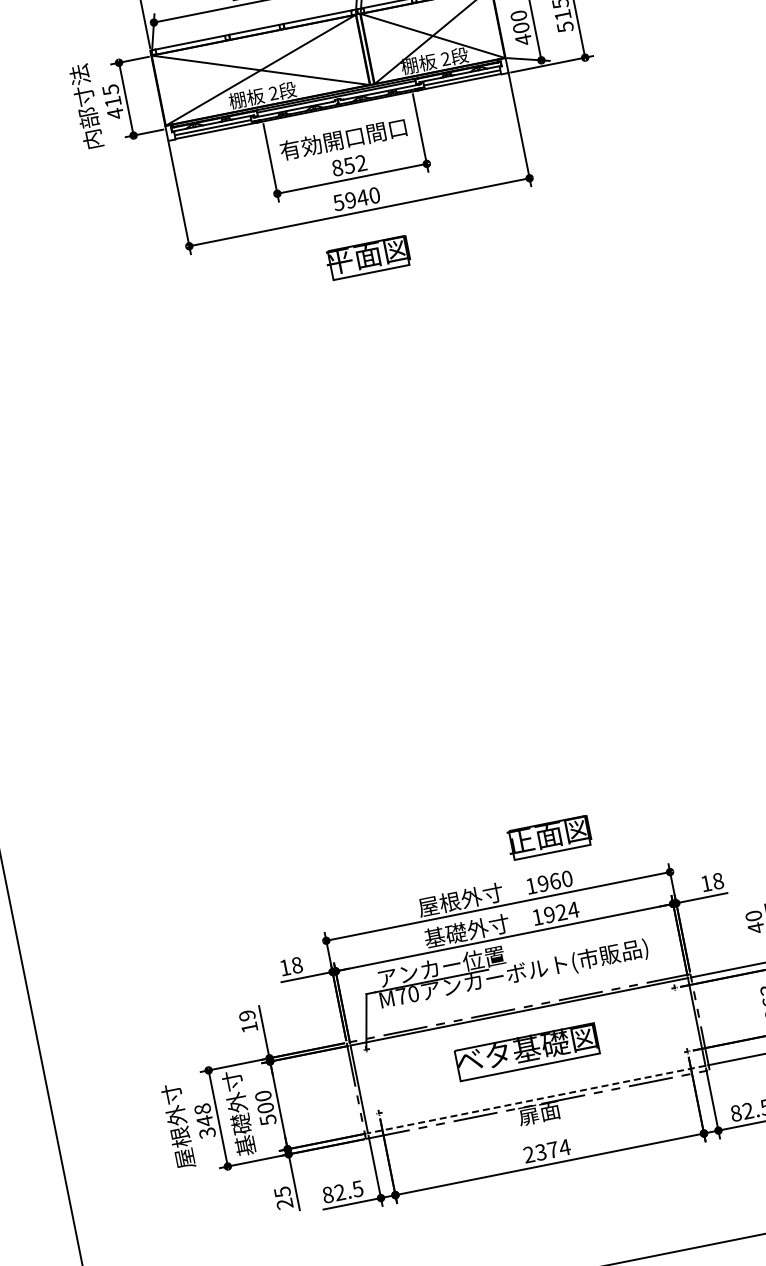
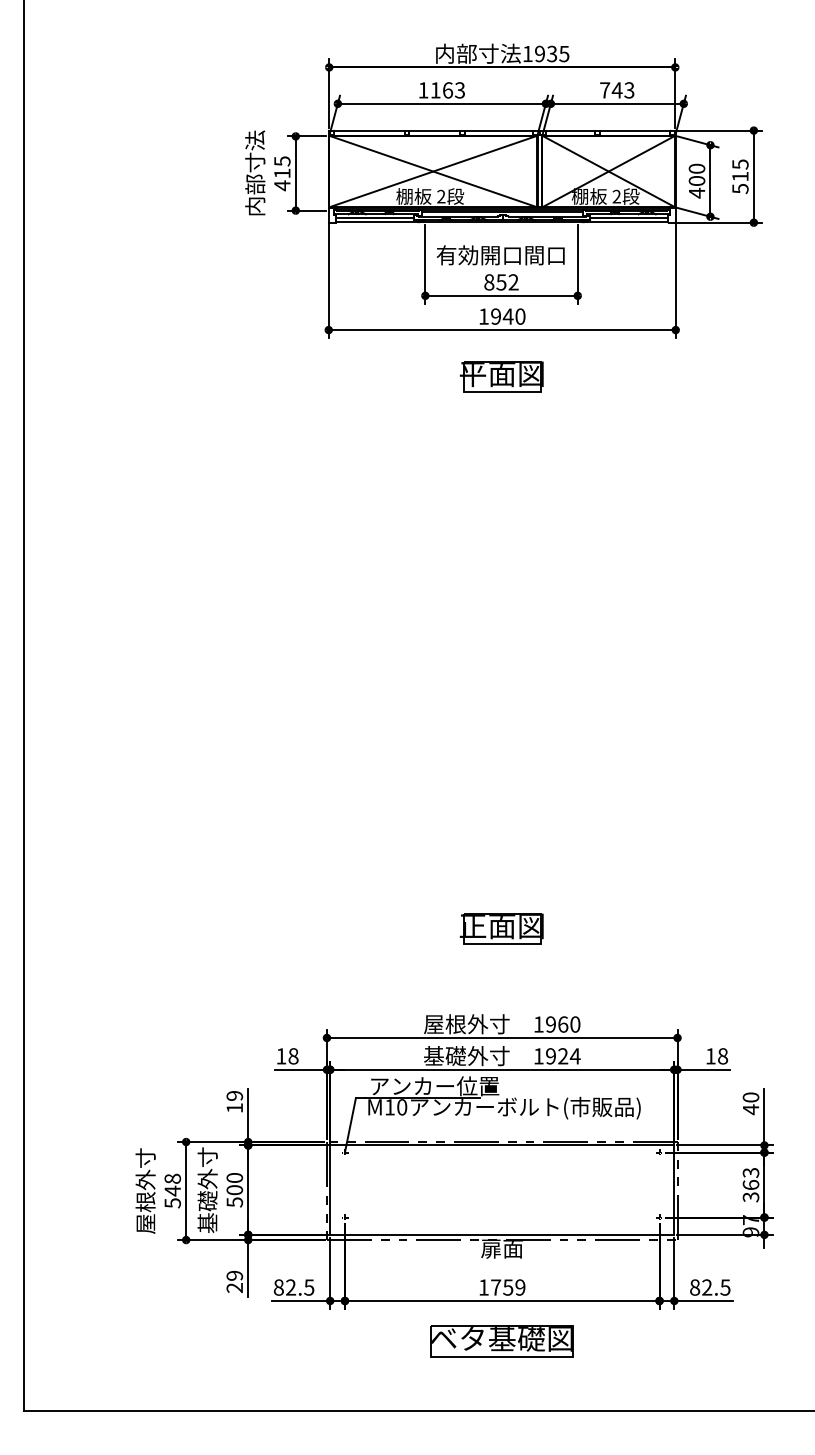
text: (338, 202) -> (483, 316), 5940 -> 1940
part: (548, 837) -> (501, 928), moved
text: (401, 996) -> (389, 1107), M70 -> M10
part: (526, 1052) -> (501, 1341), moved
line: (535, 1099) -> (501, 1234), dashed -> solid
text: (207, 1132) -> (172, 1202), 348 -> 548
text: (547, 1151) -> (502, 1287), 2374 -> 1759
text: (282, 1191) -> (234, 1275), 25 -> 29

